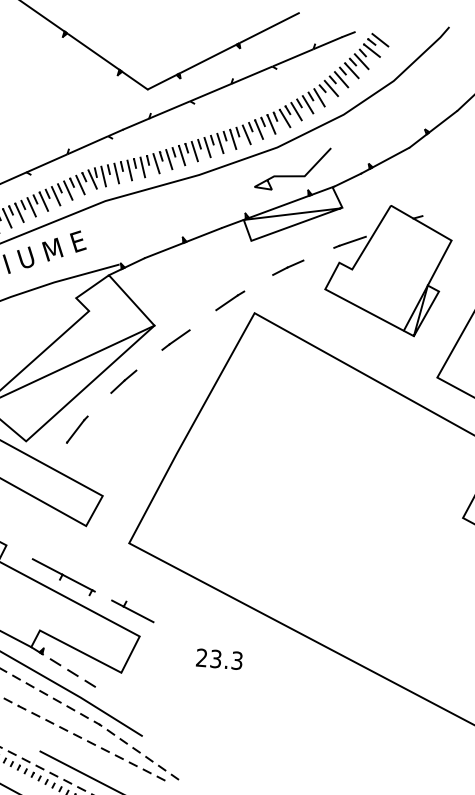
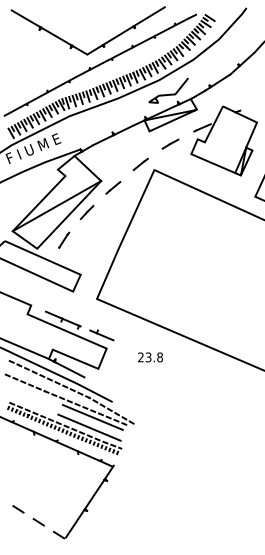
text: (236, 660) -> (159, 357), 23.3 -> 23.8
line: (65, 669) -> (68, 369), dashed -> solid
line: (103, 761) -> (92, 417), added

